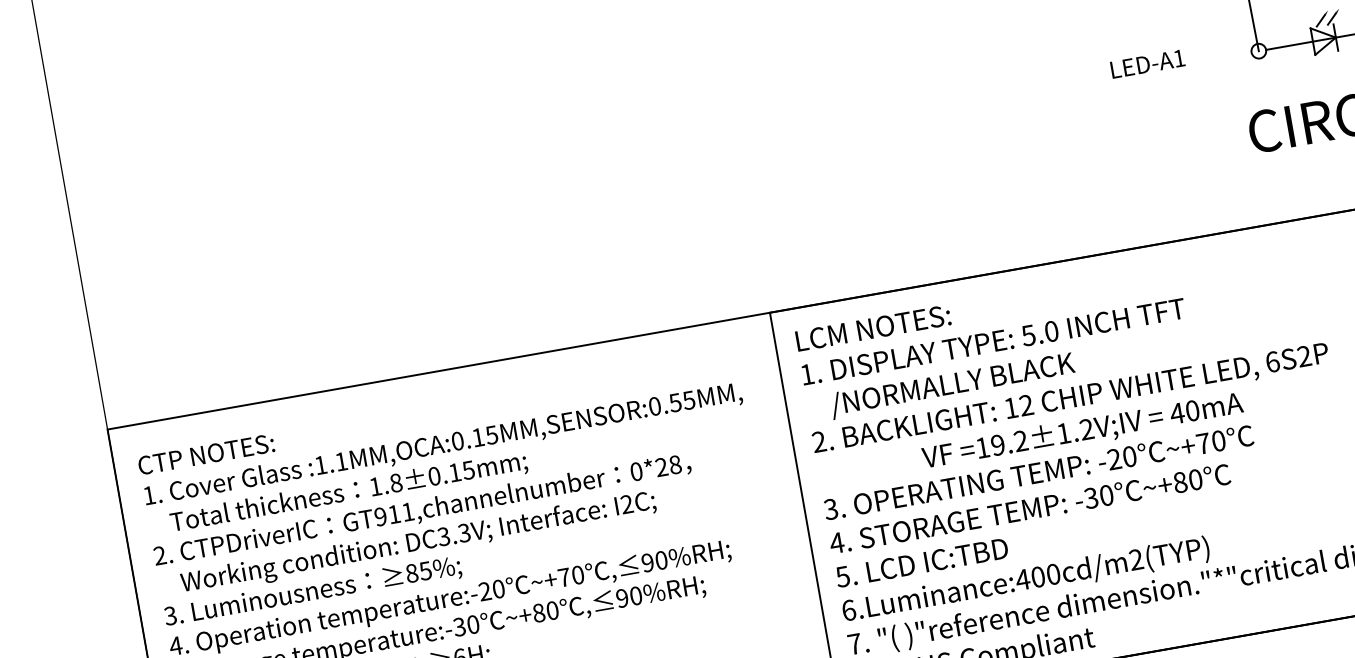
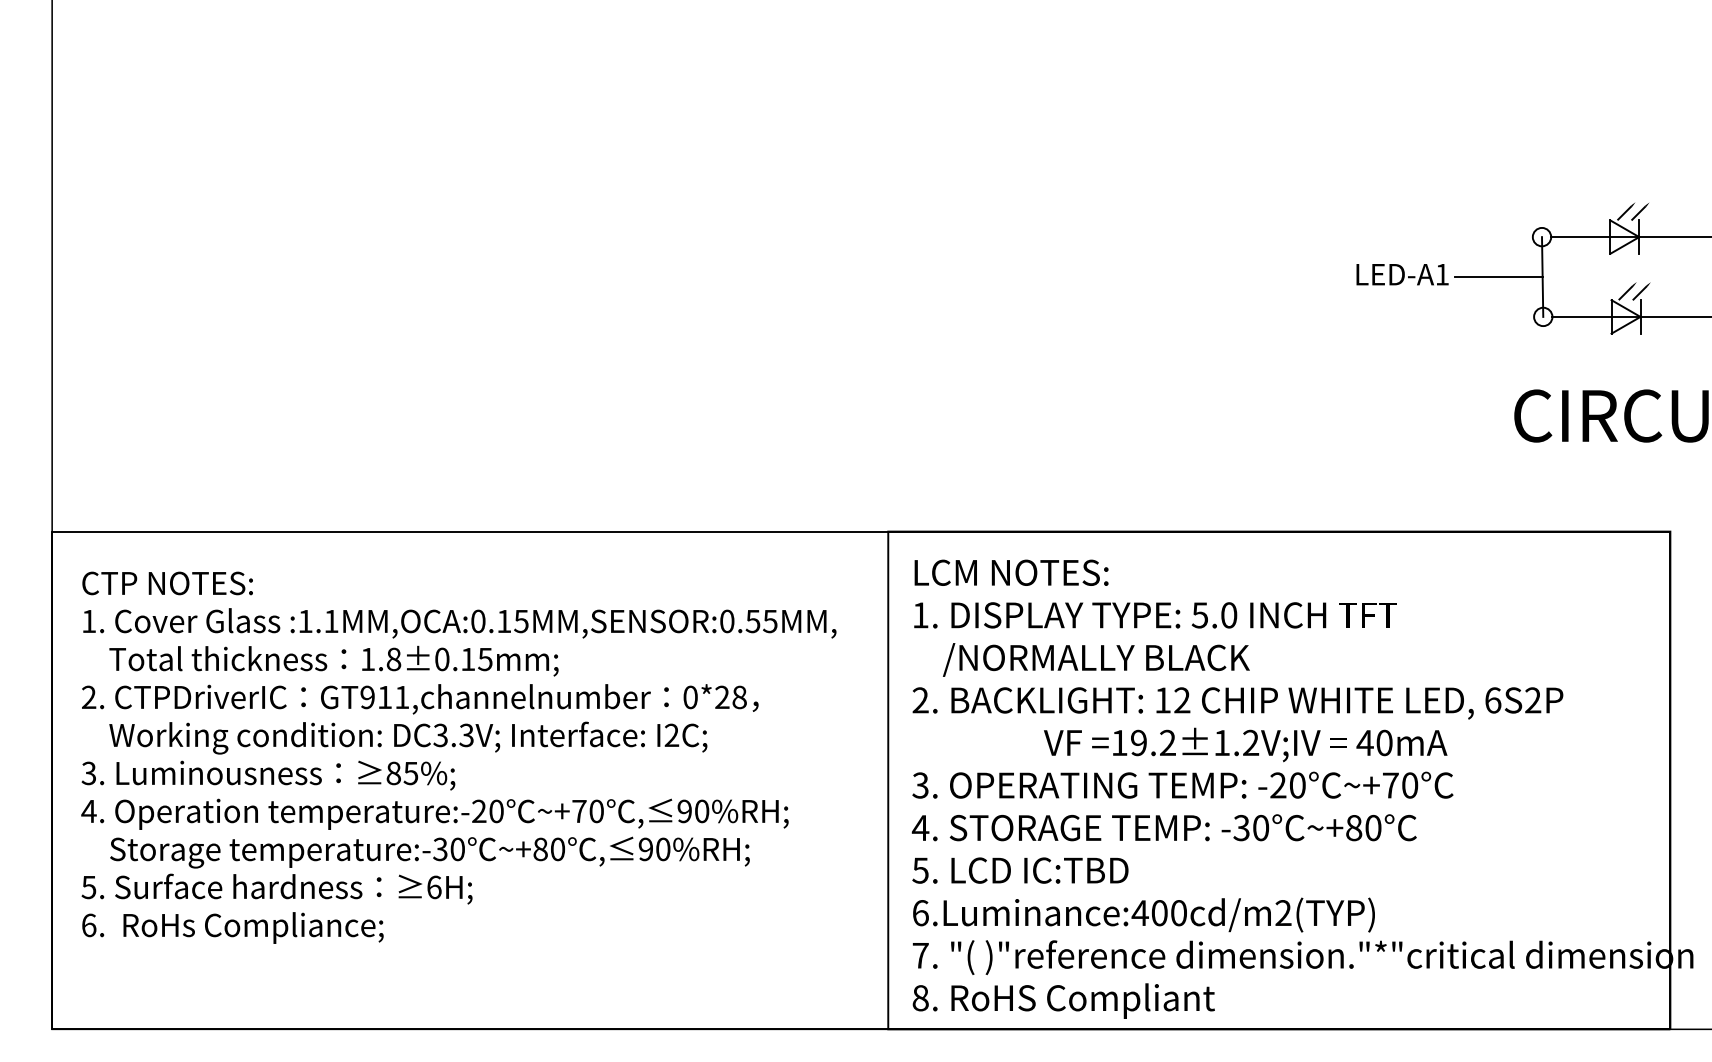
line: (1217, 26) -> (1498, 277), added
text: (1147, 63) -> (1402, 274), moved

